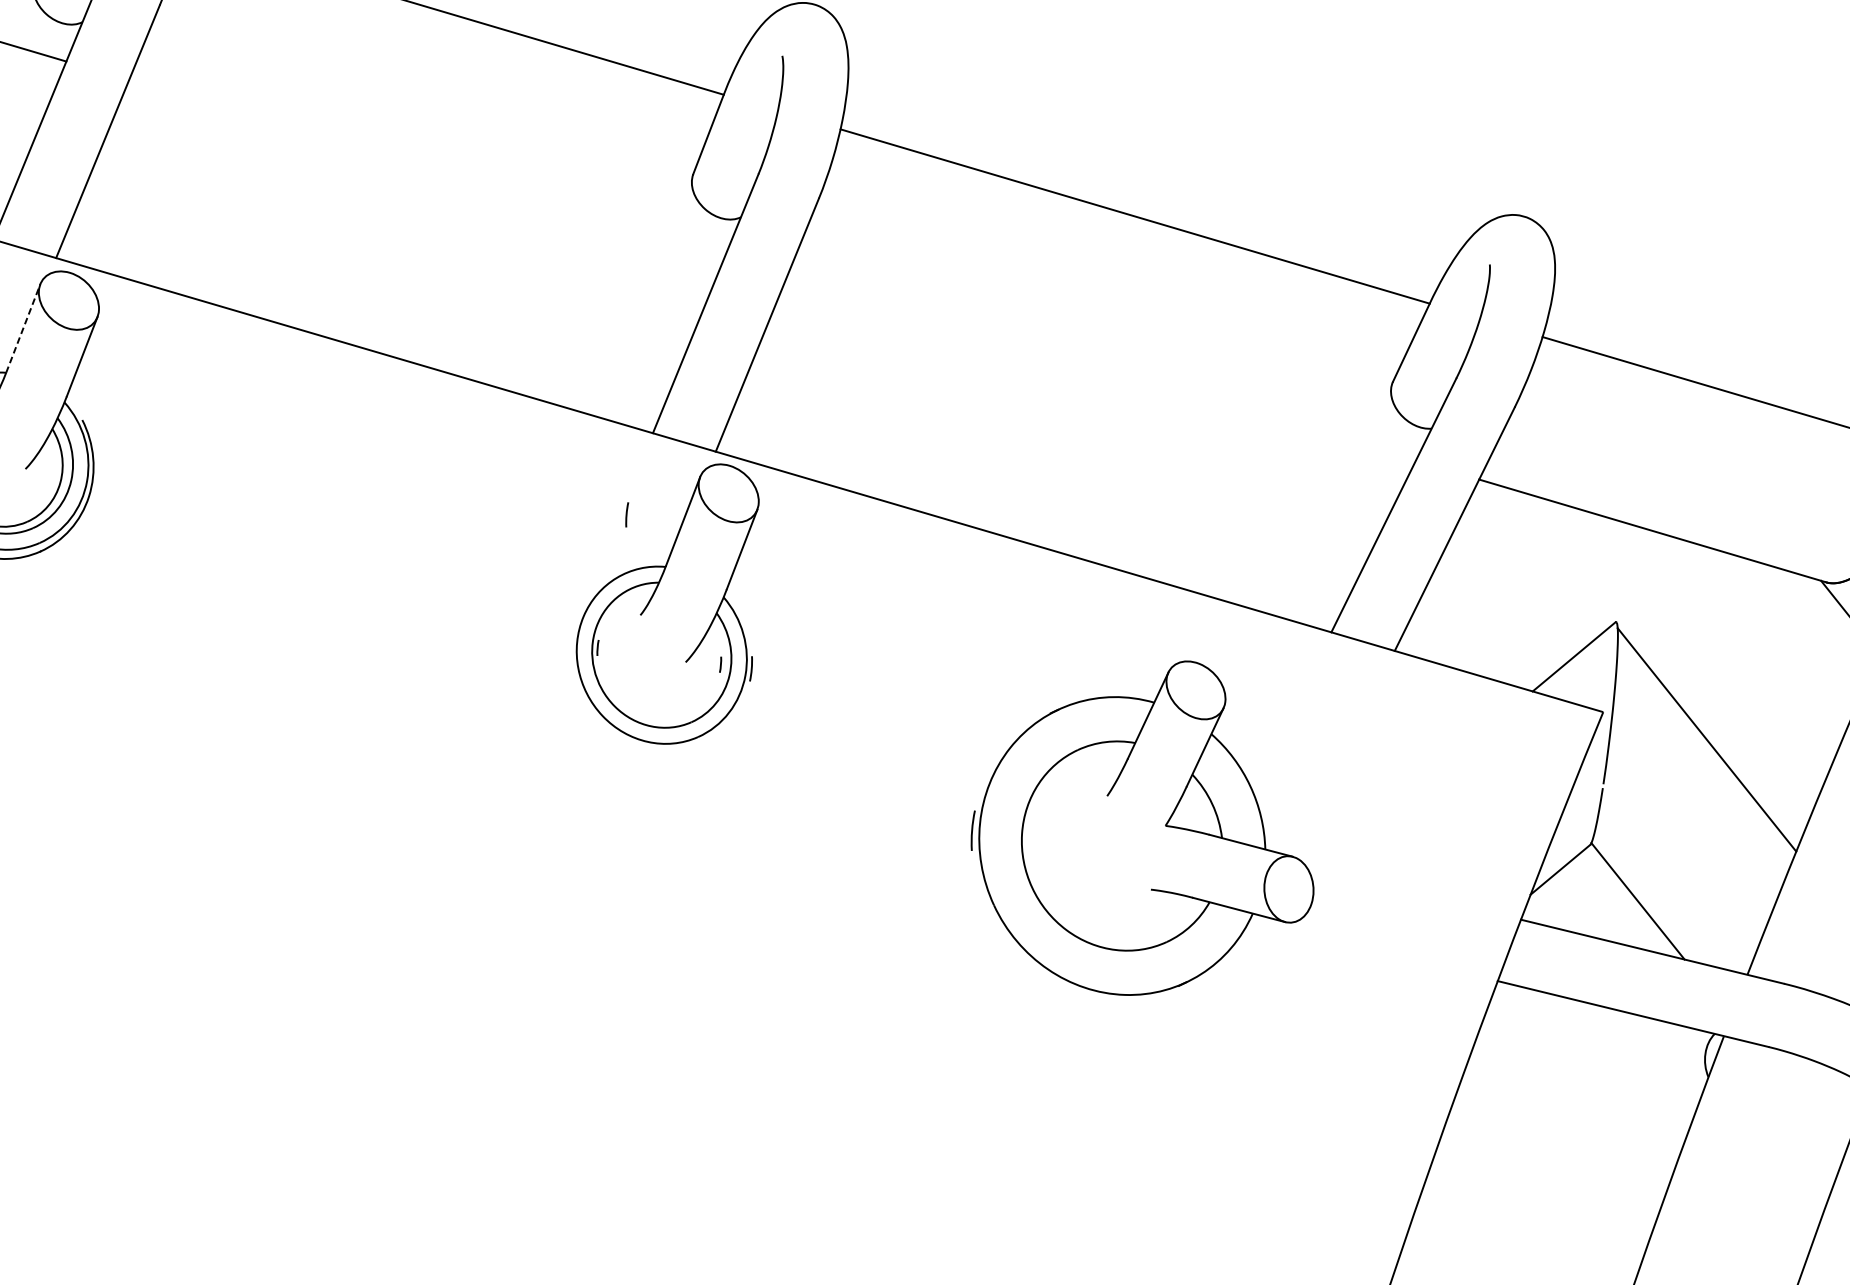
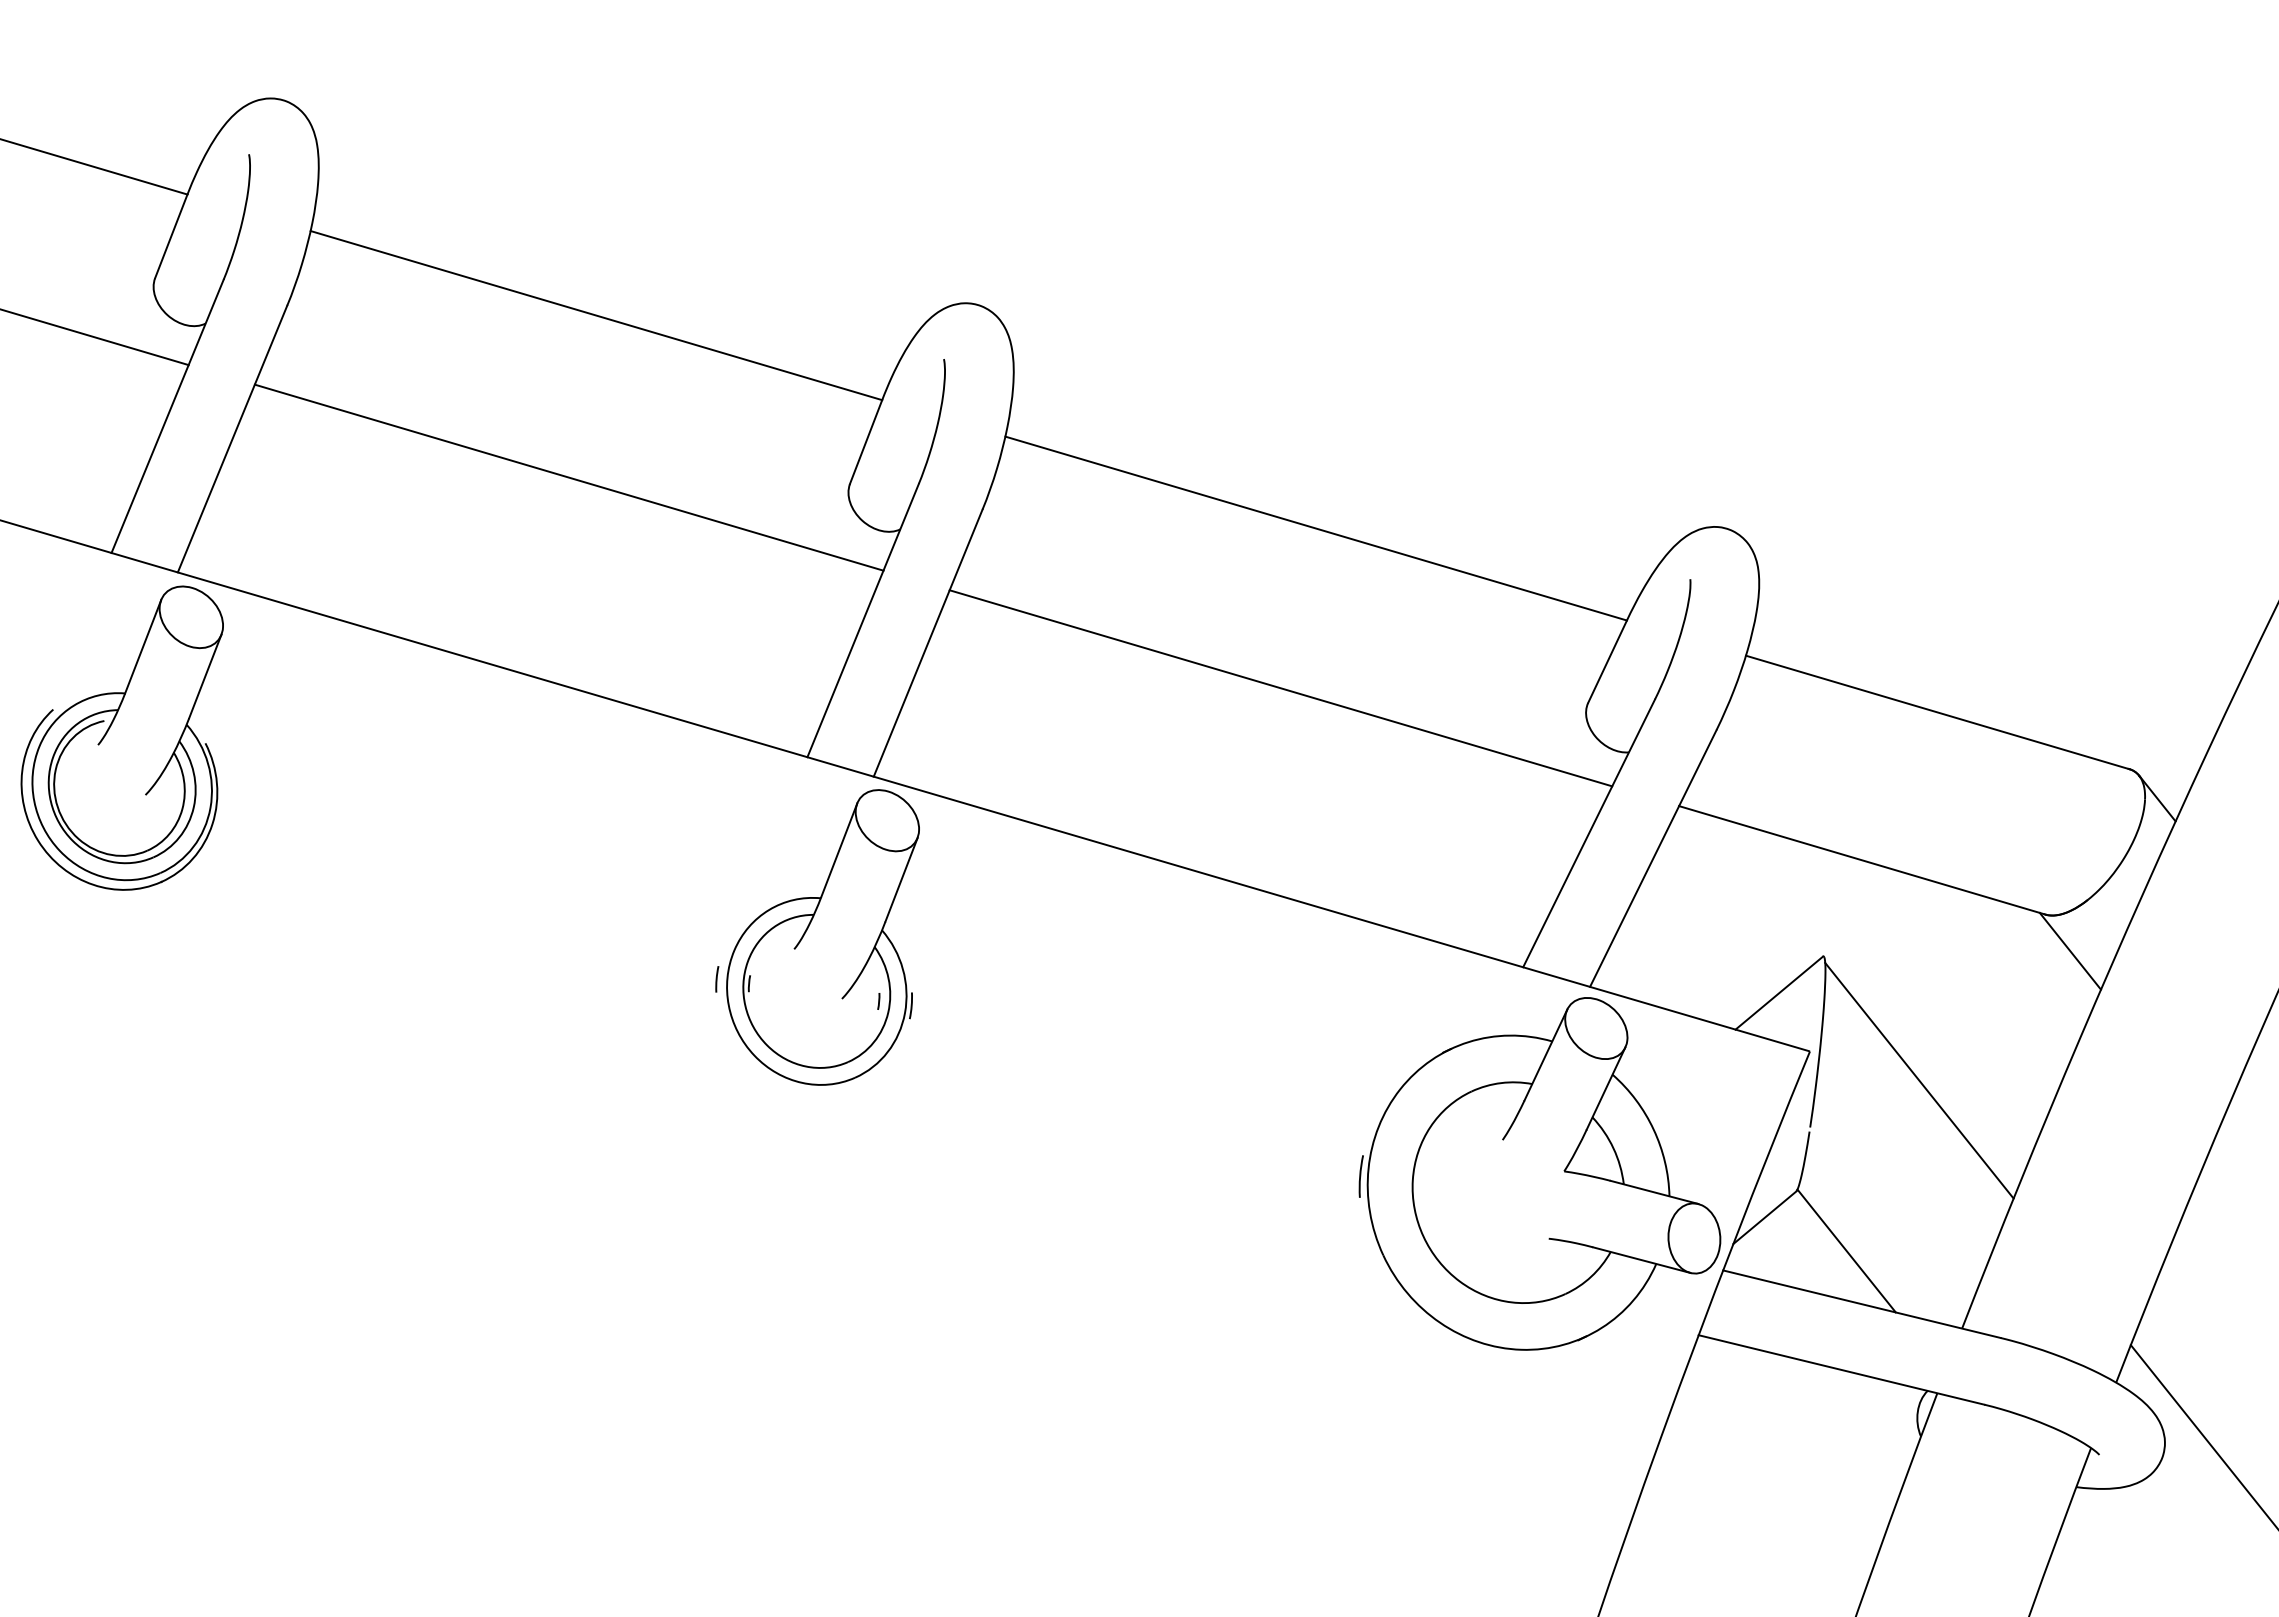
line: (426, 168) -> (568, 477), added
line: (23, 328) -> (143, 646), dashed -> solid
line: (1101, 368) -> (1280, 688), added
line: (627, 515) -> (717, 979), moved
part: (1142, 827) -> (1539, 1173), moved

